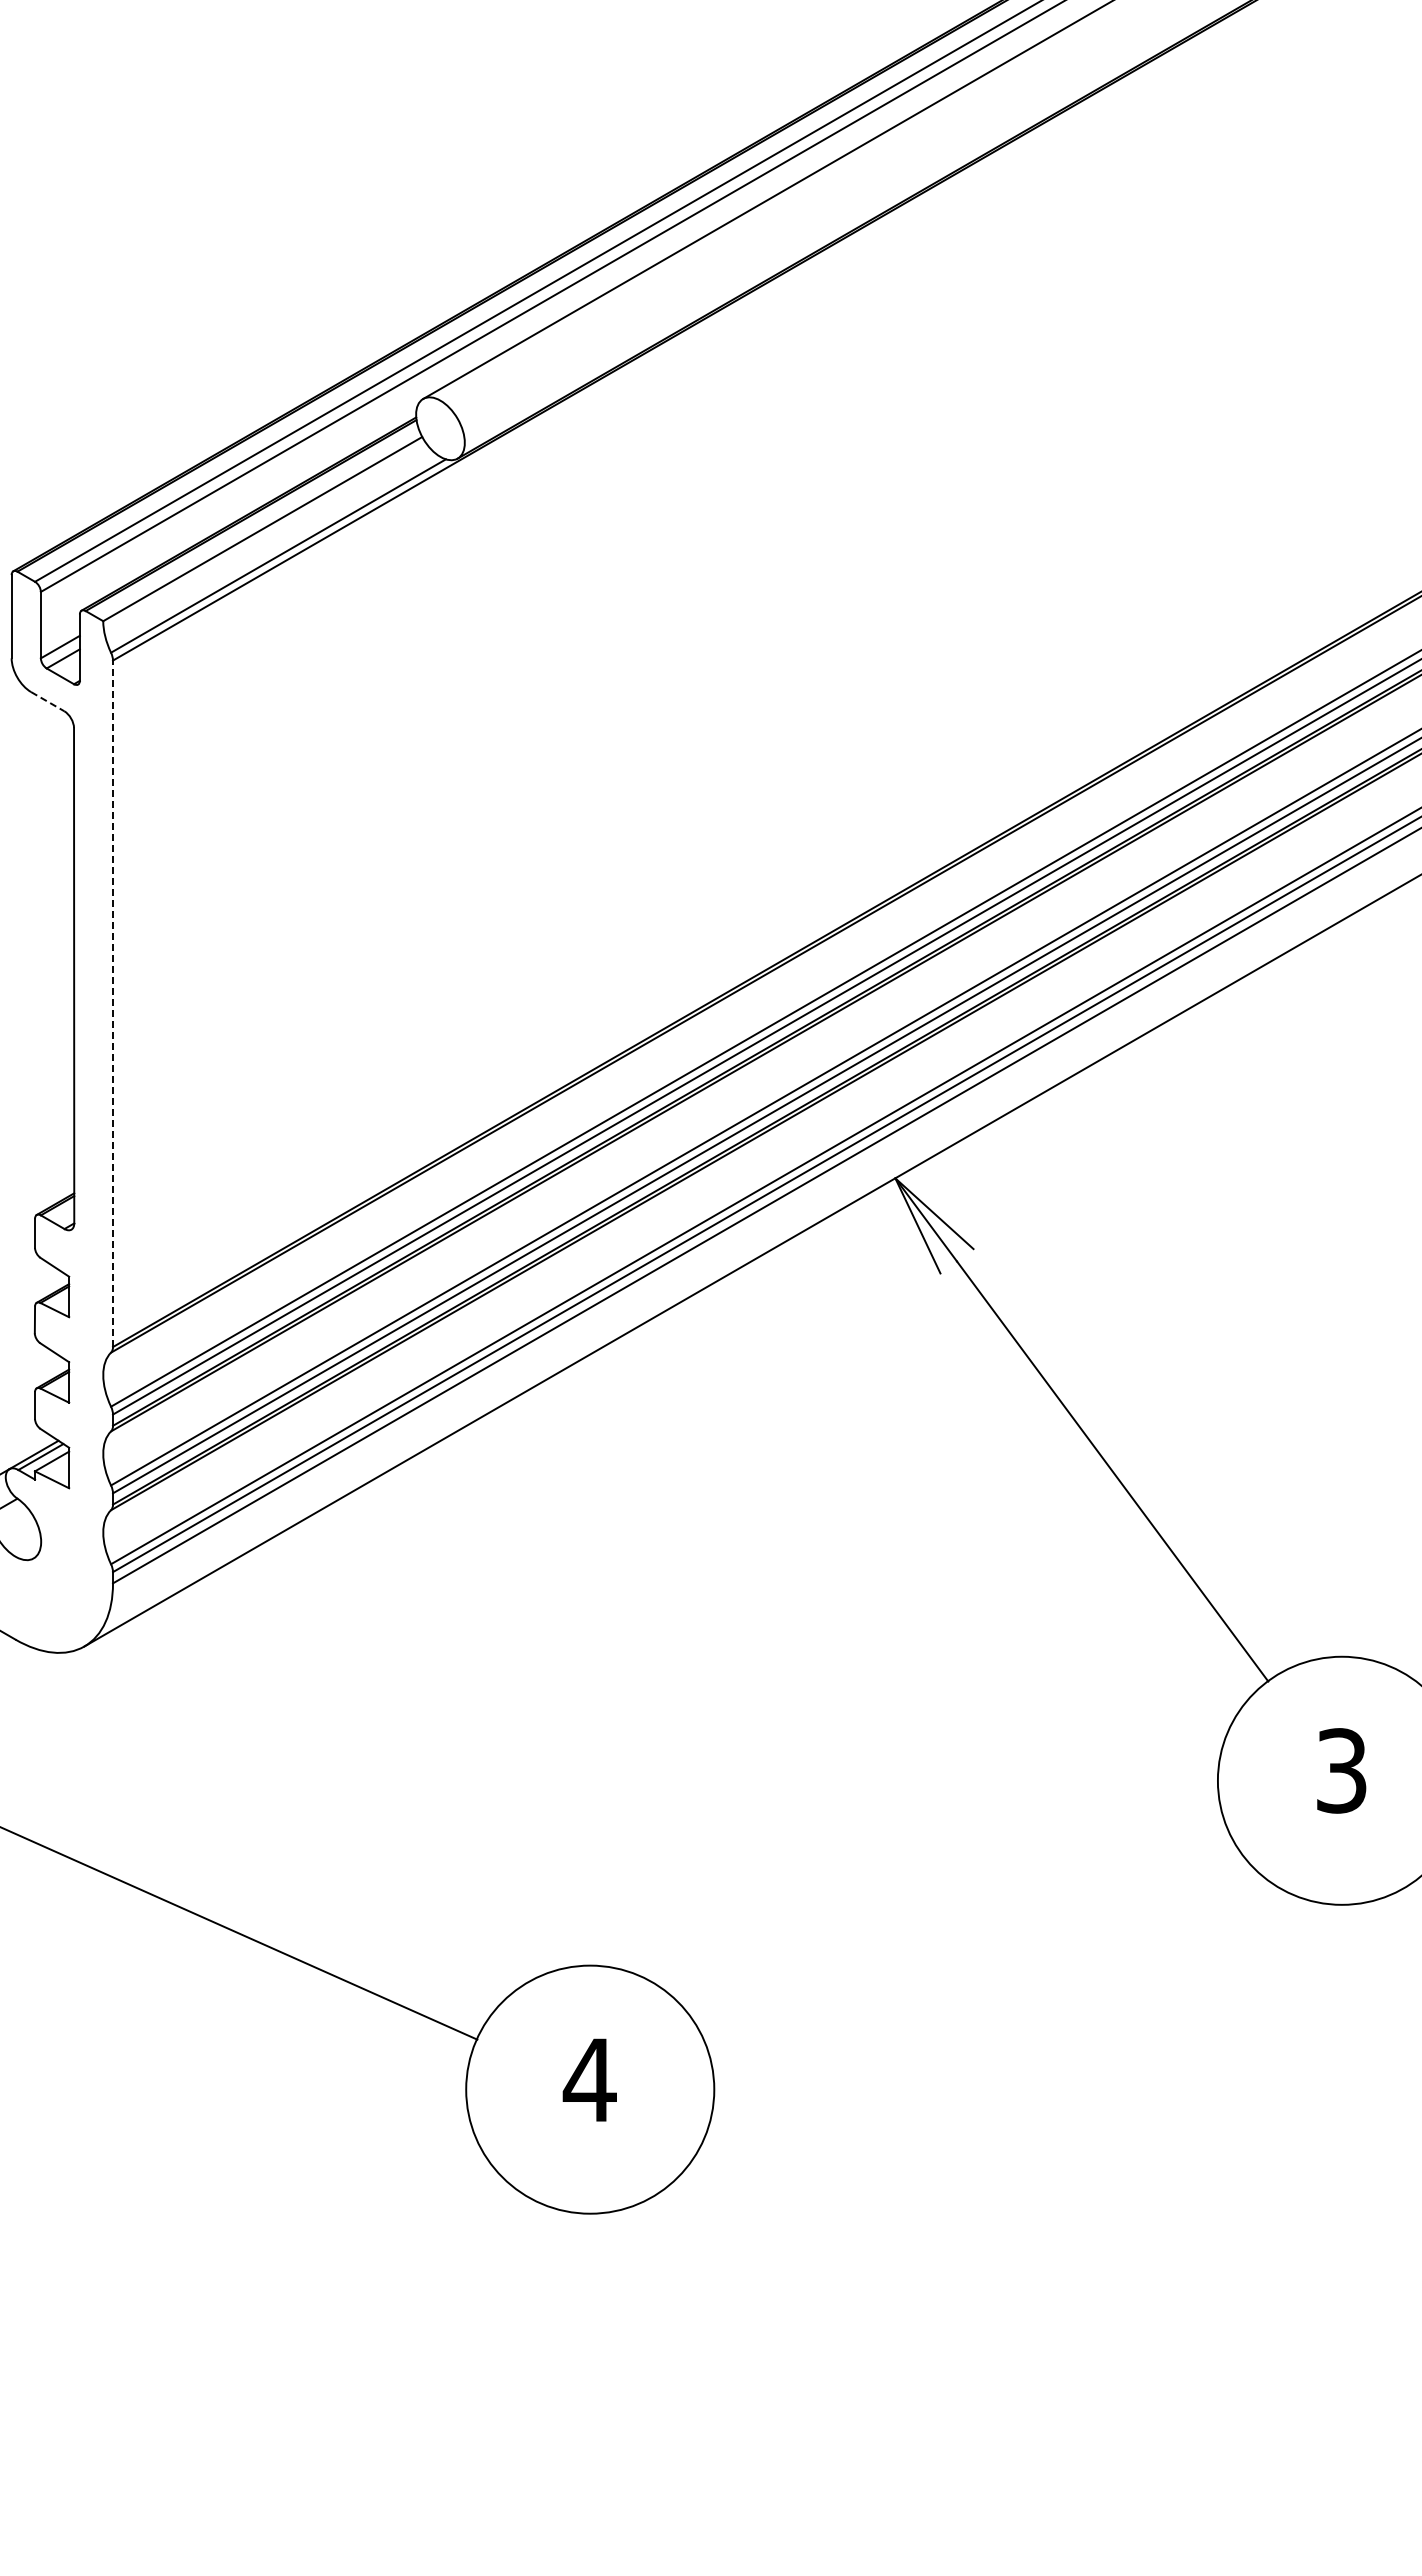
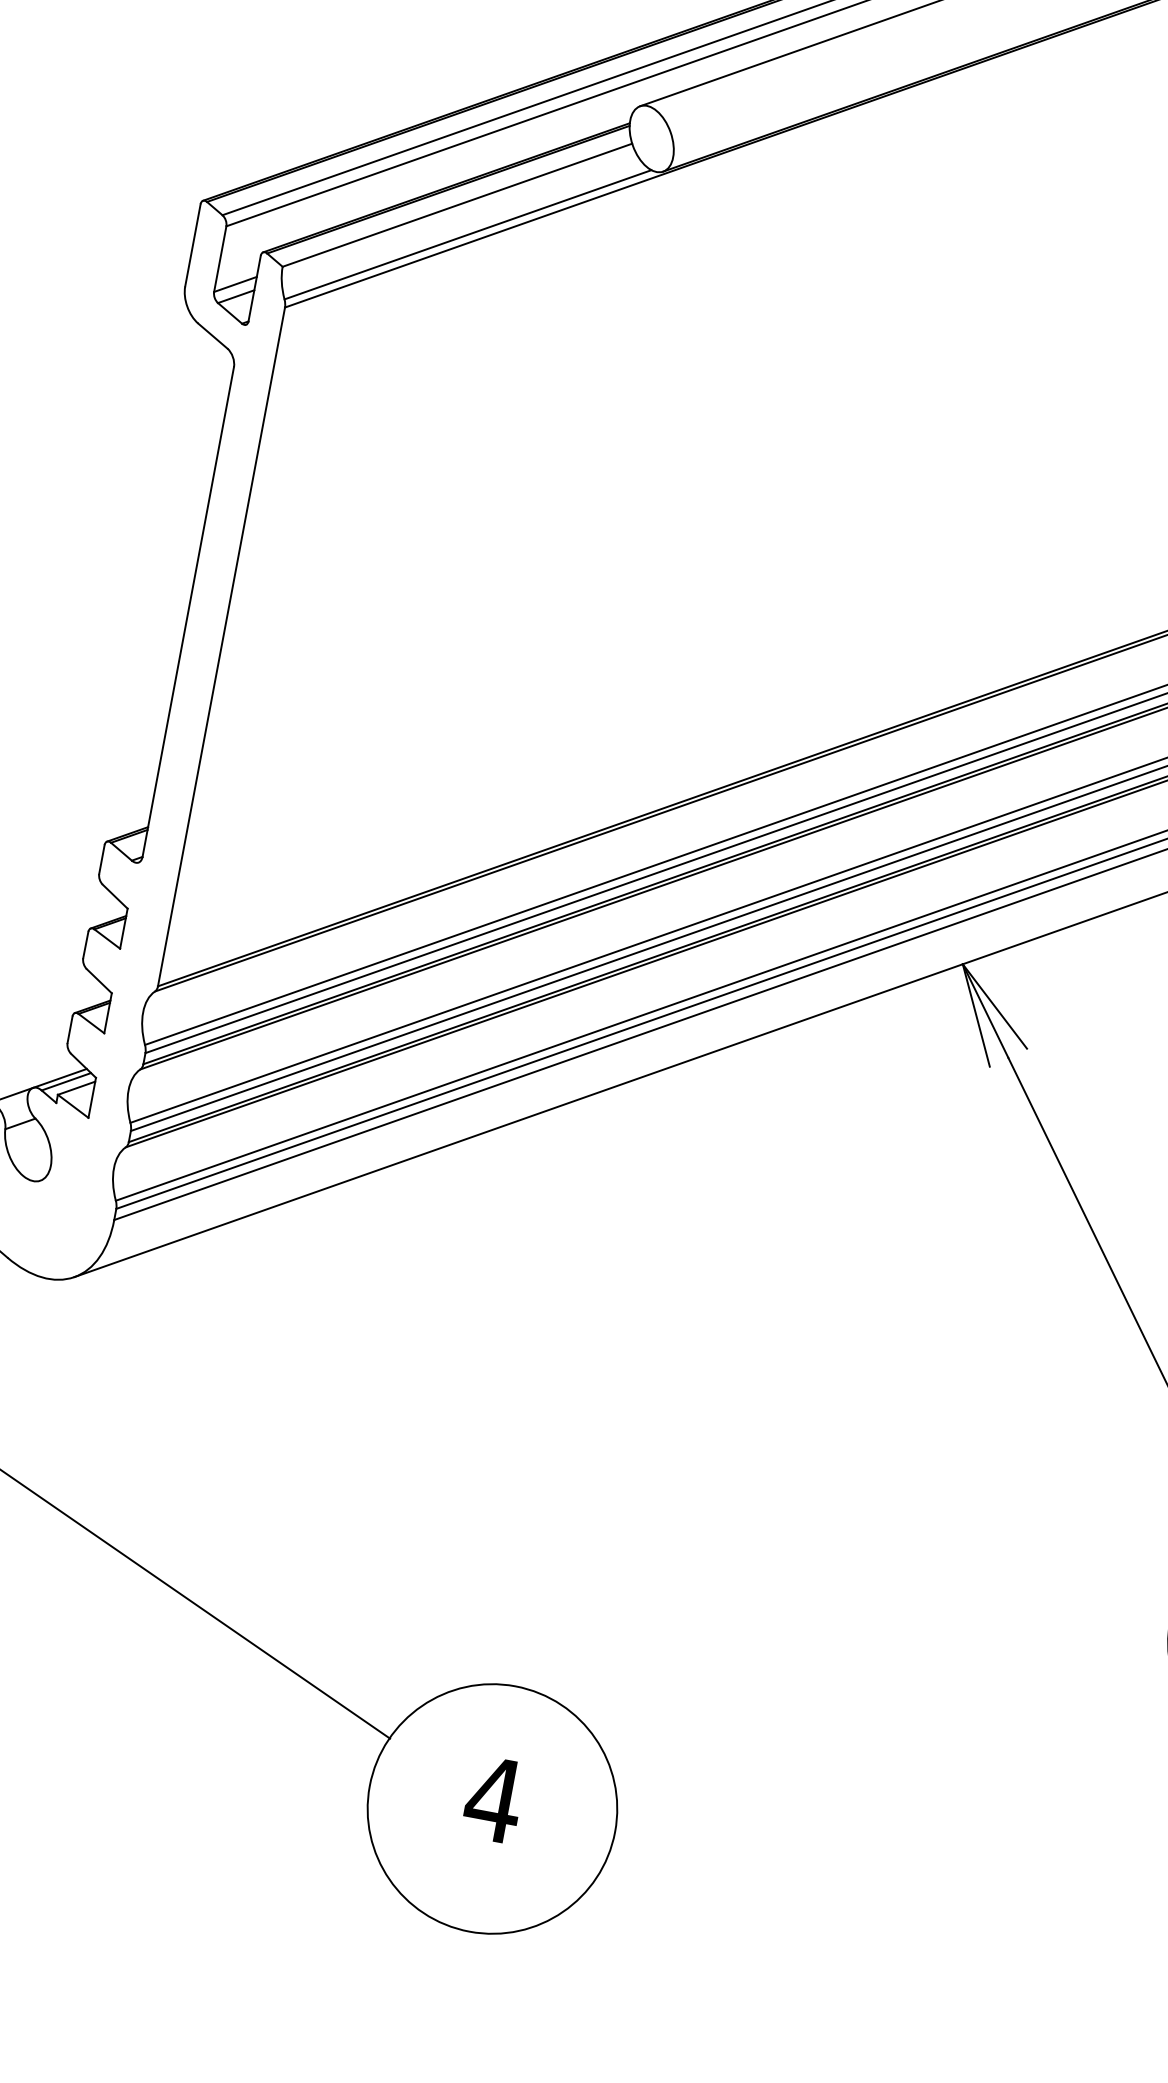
line: (48, 701) -> (213, 336), dashed -> solid
line: (113, 1003) -> (222, 646), dashed -> solid

